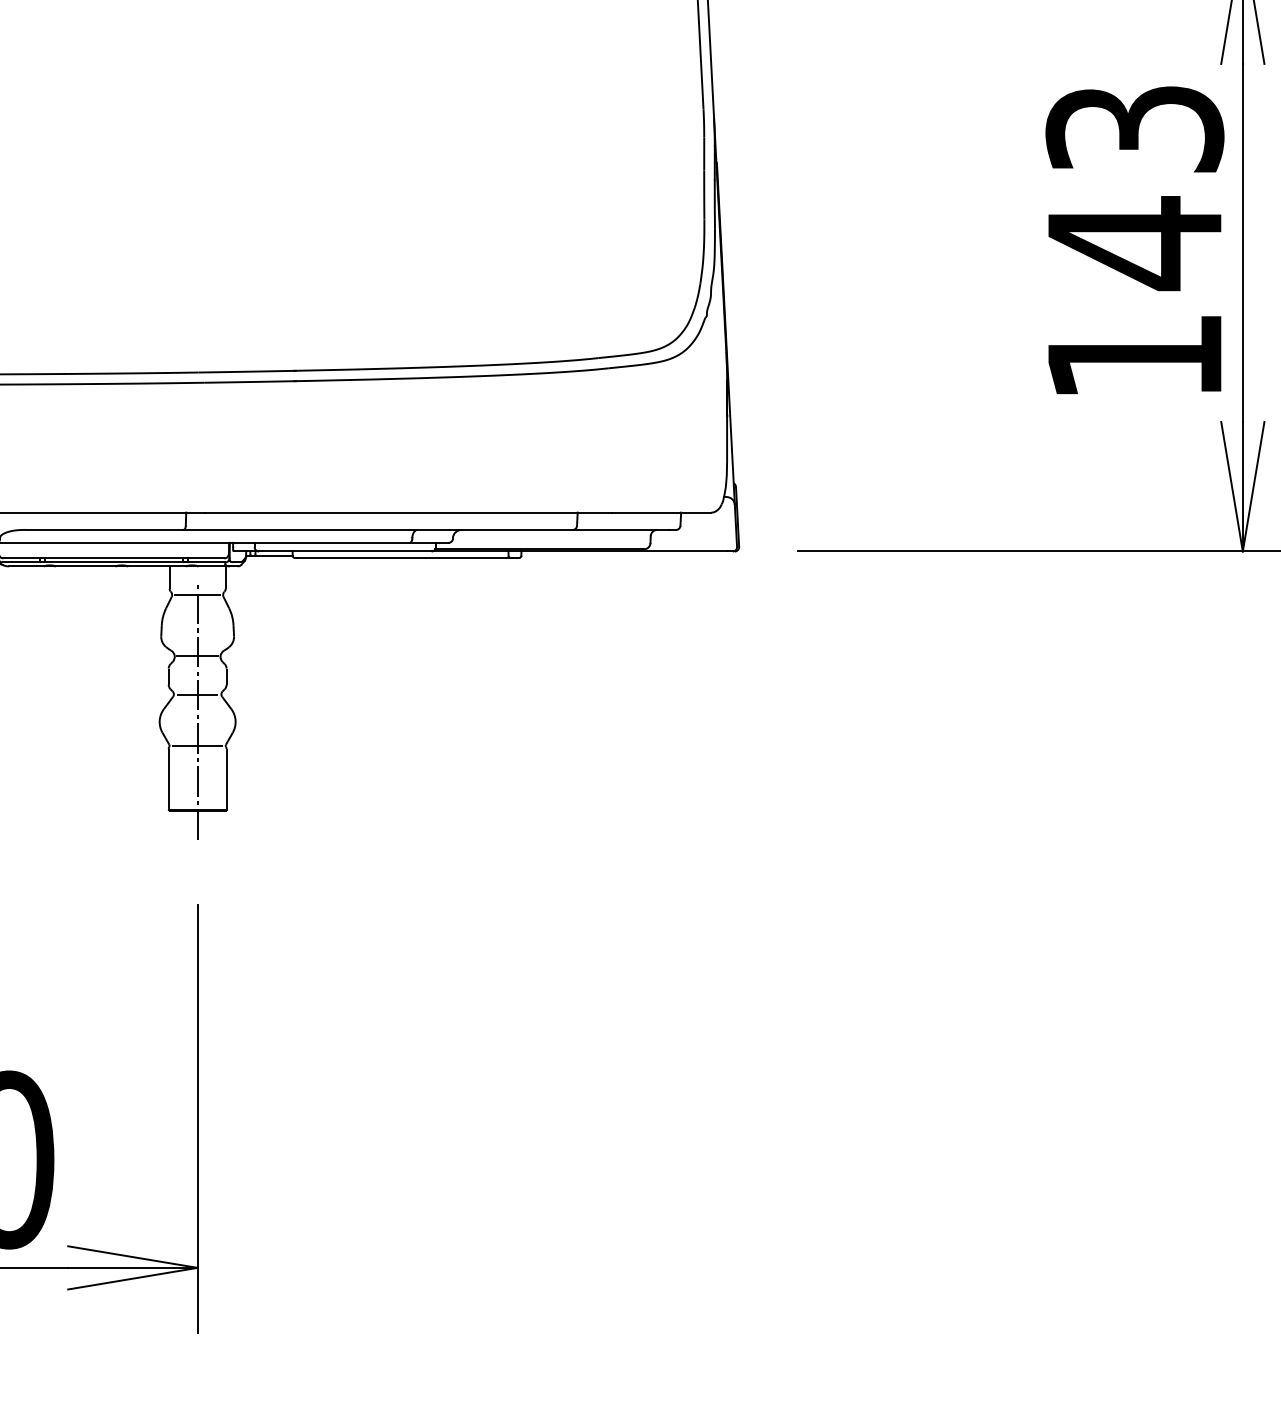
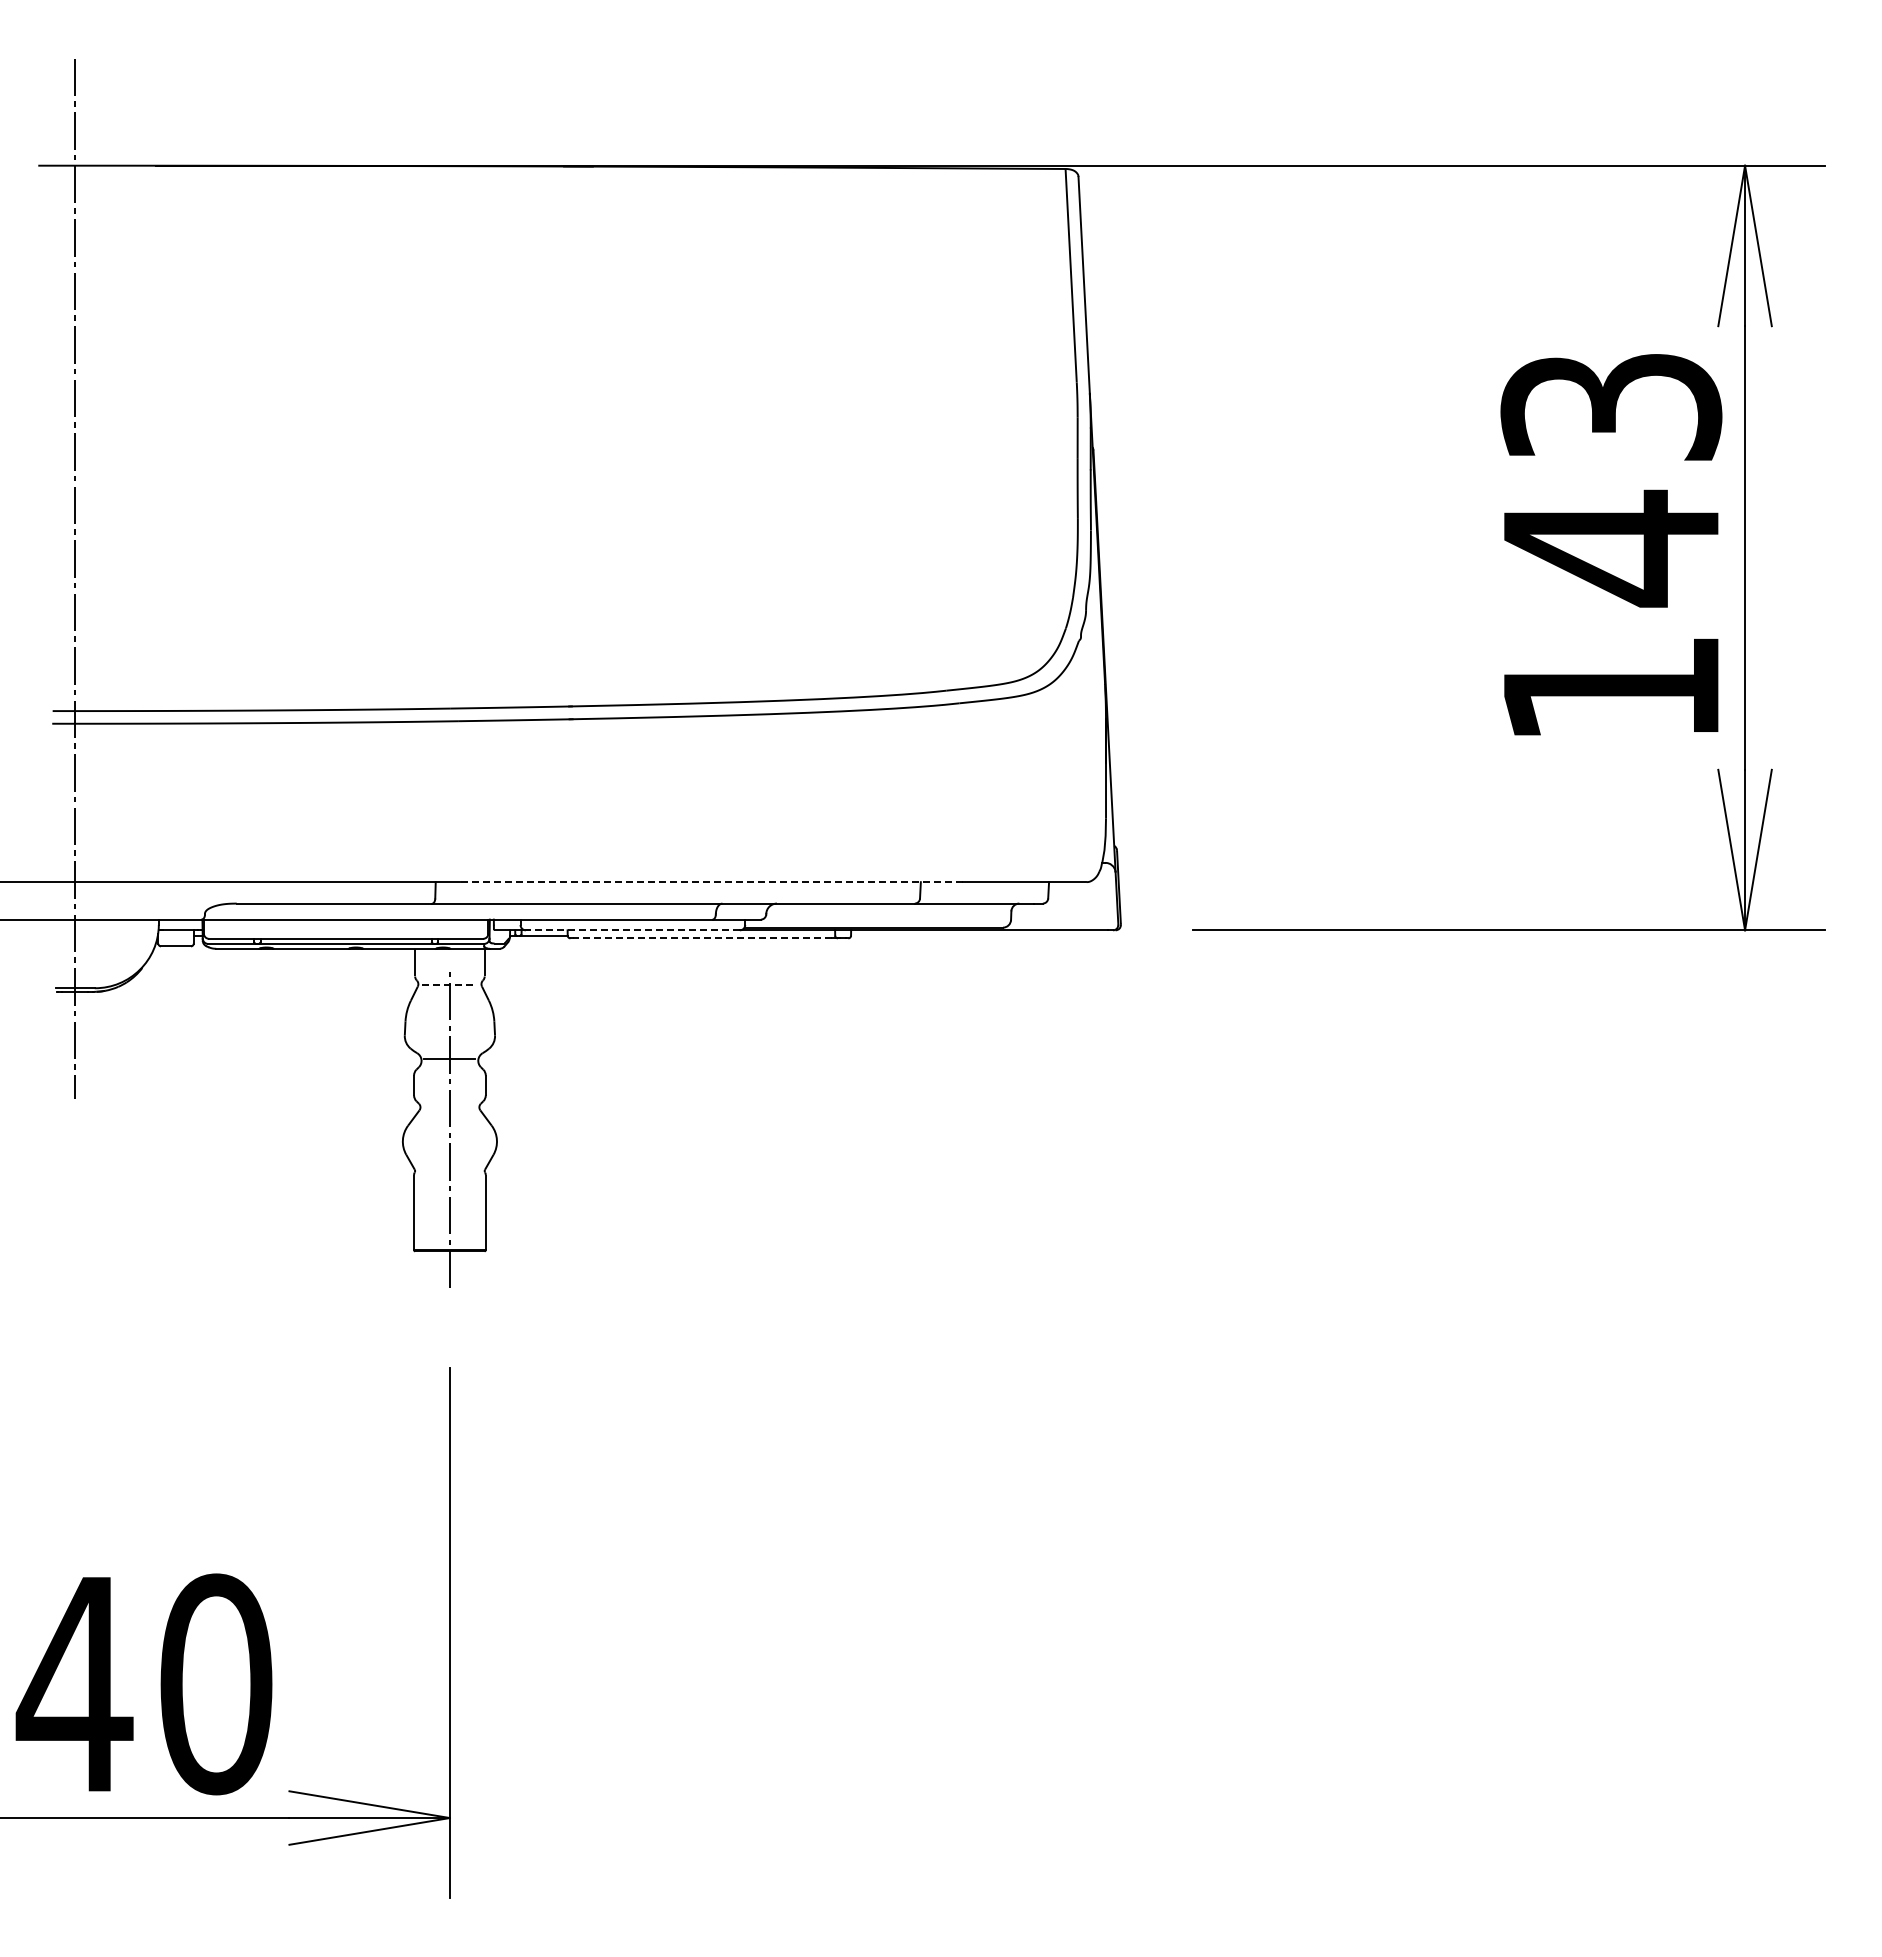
line: (408, 512) -> (711, 882), solid -> dashed
line: (344, 551) -> (632, 930), solid -> dashed
line: (401, 558) -> (702, 938), solid -> dashed
line: (197, 595) -> (449, 984), solid -> dashed
line: (197, 695) -> (449, 1108), removed
line: (197, 746) -> (449, 1171), removed

